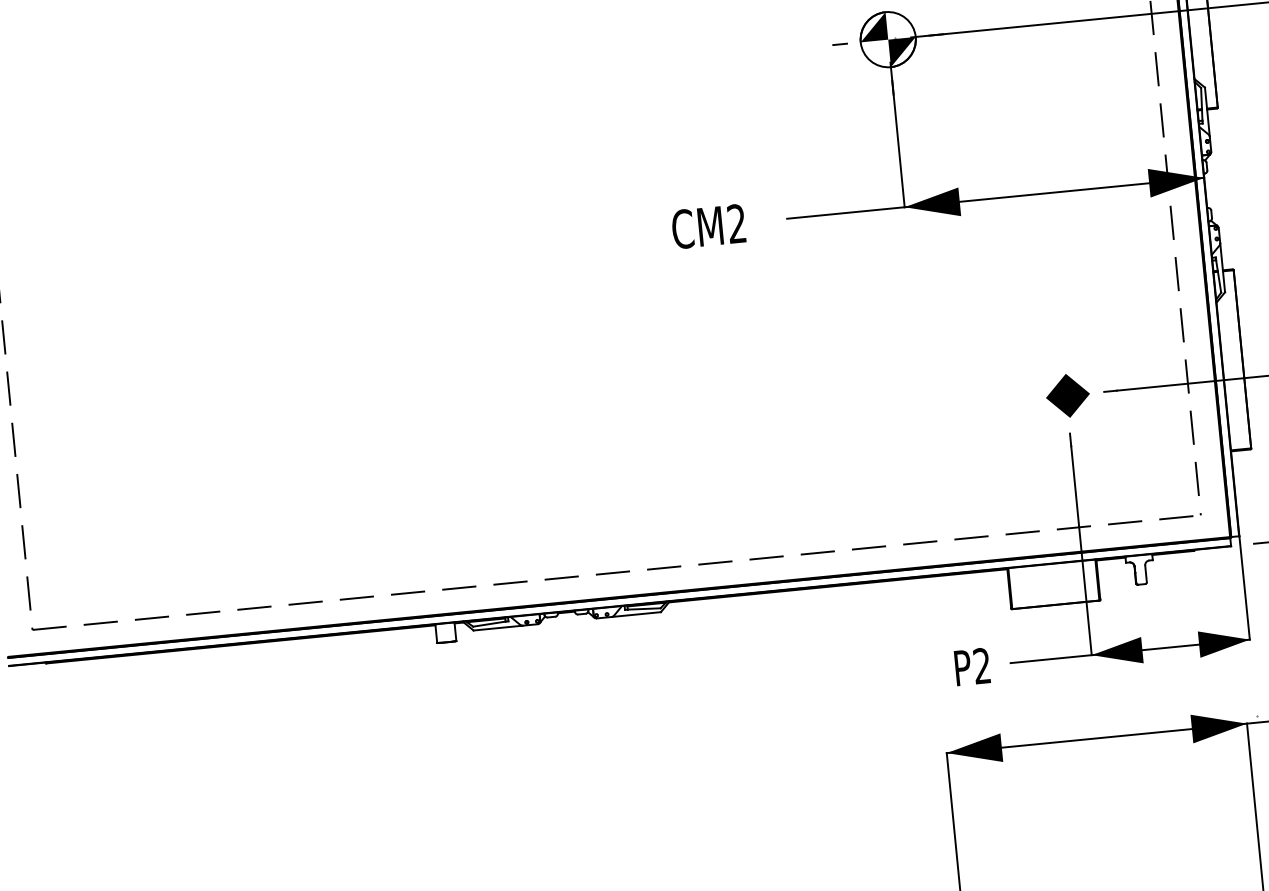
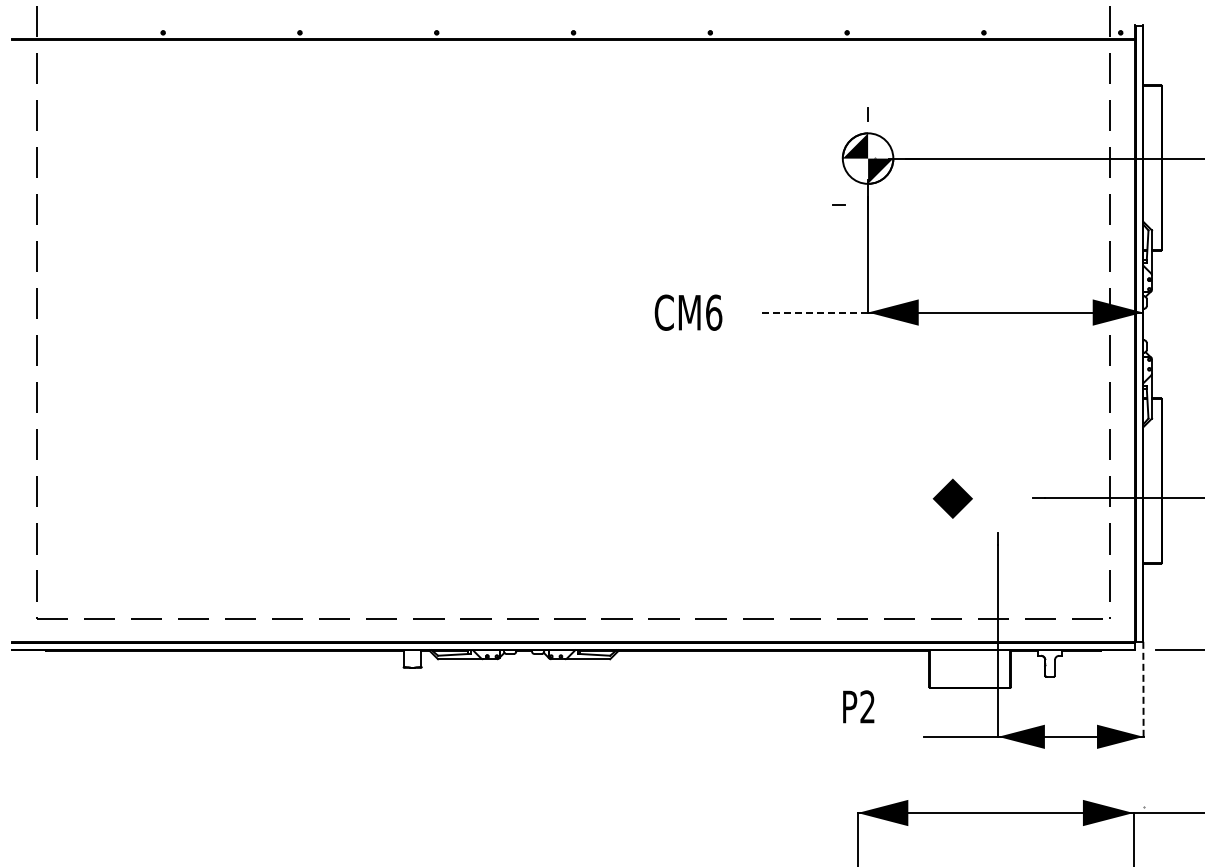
line: (839, 44) -> (838, 204), moved
line: (846, 212) -> (814, 312), solid -> dashed
text: (737, 223) -> (714, 312), CM2 -> CM6
part: (1067, 395) -> (952, 498), moved
line: (1244, 588) -> (1143, 689), solid -> dashed
text: (972, 666) -> (858, 706), moved

